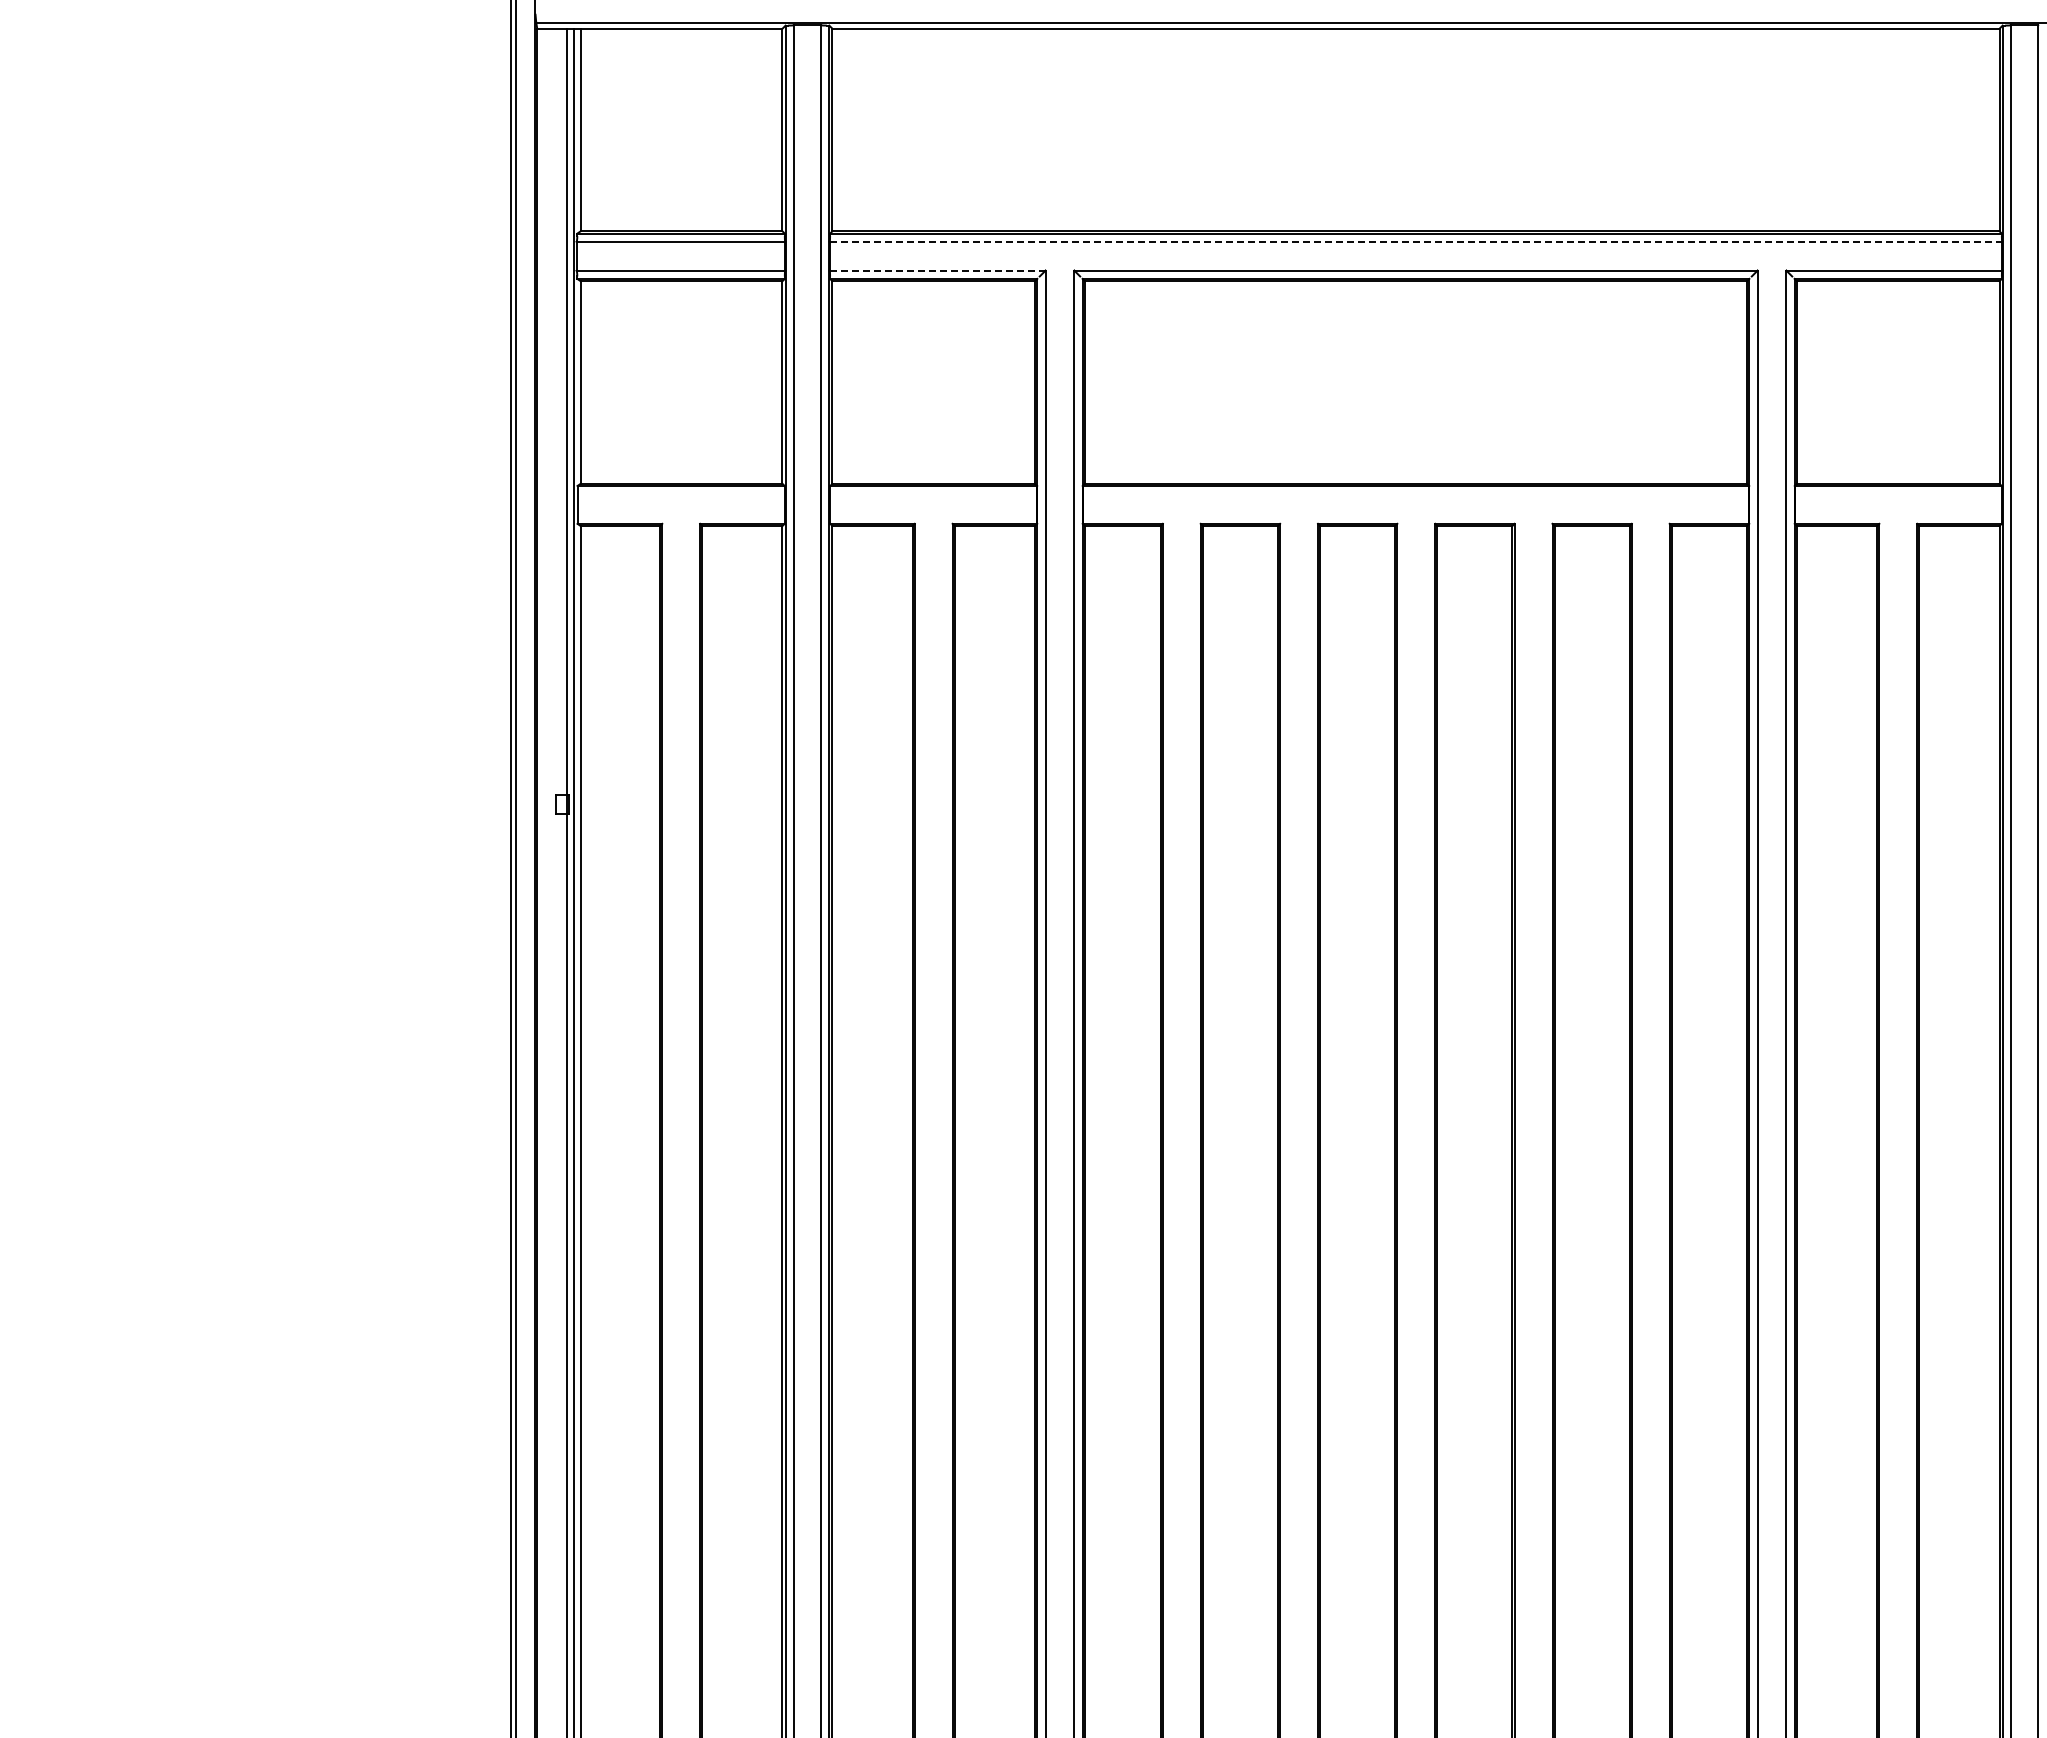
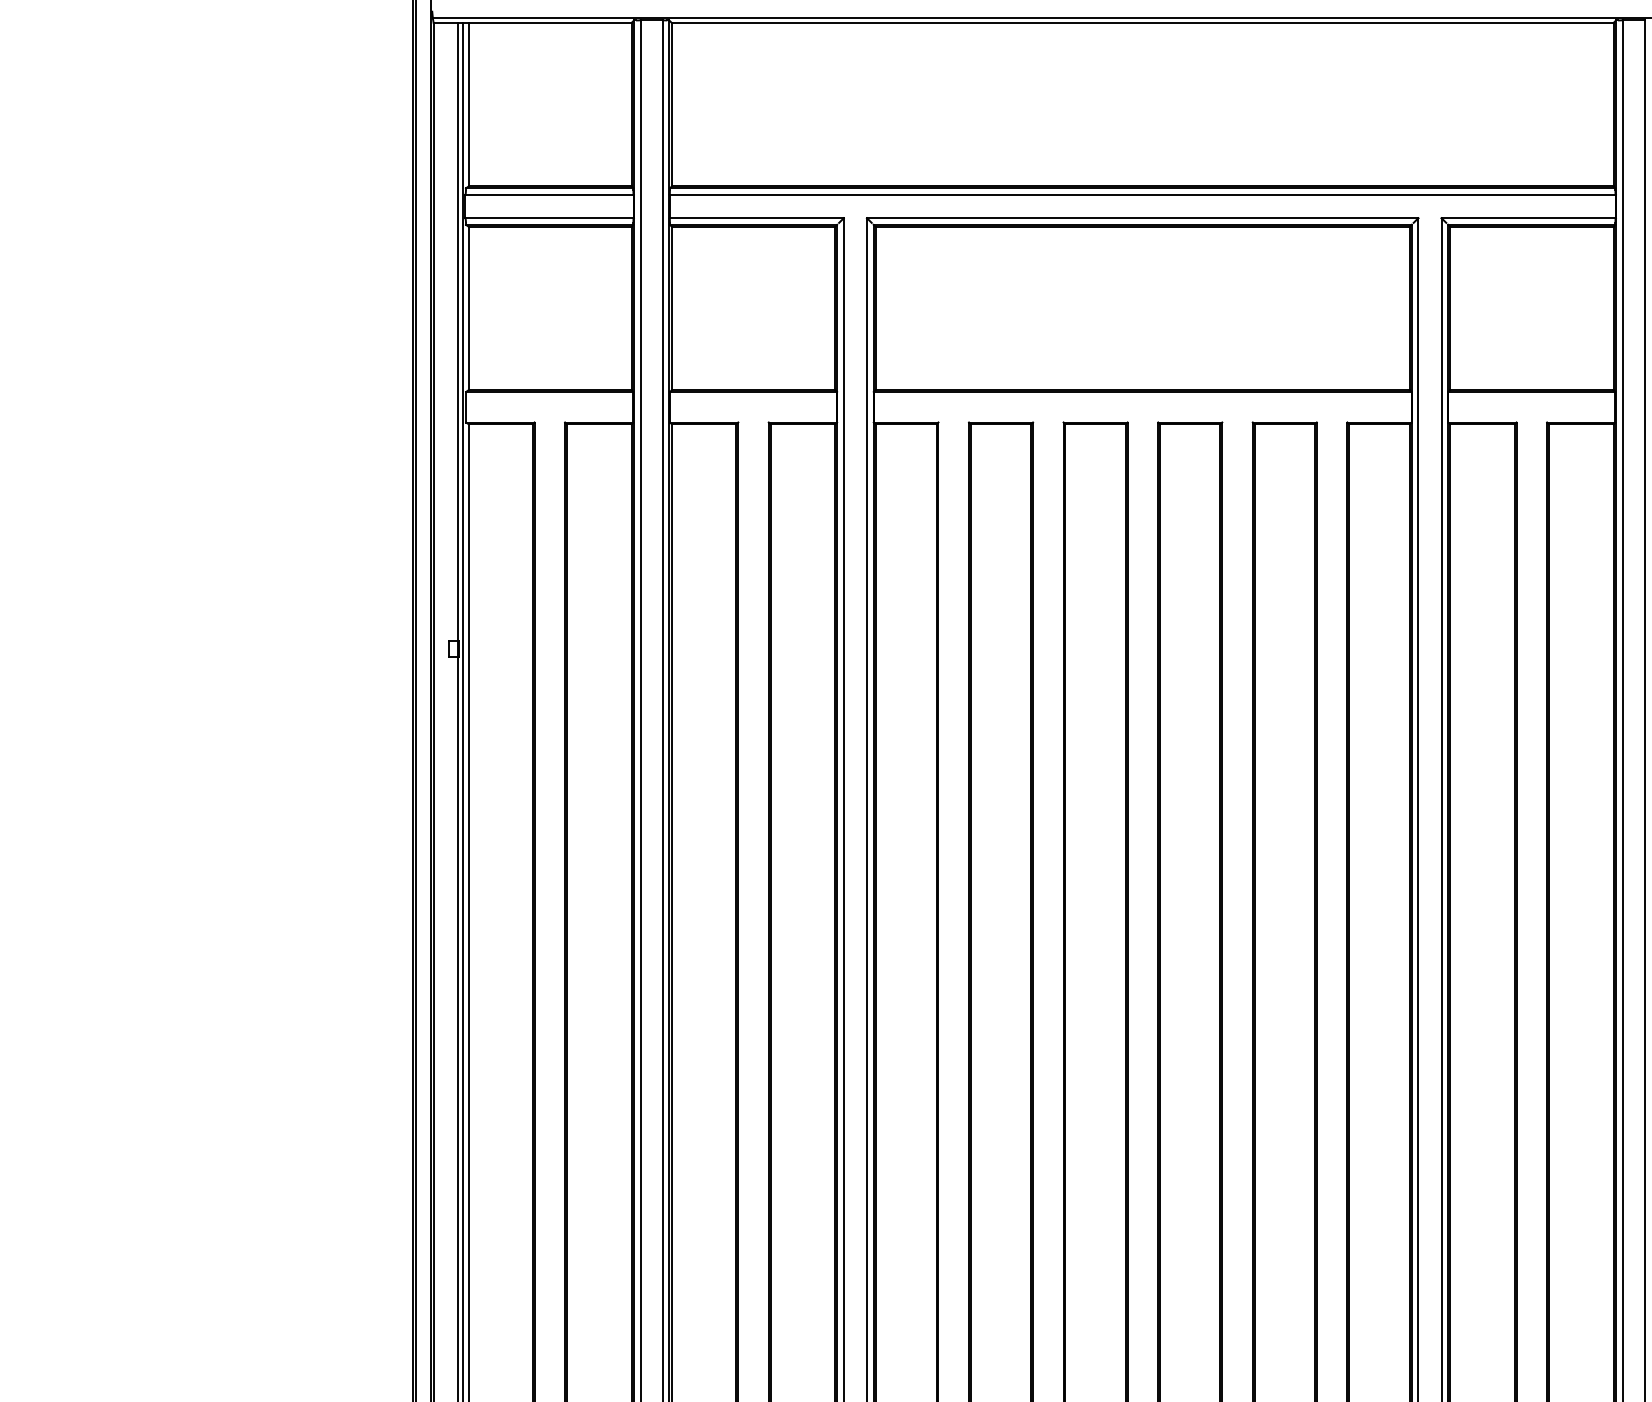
line: (1416, 241) -> (1143, 194), dashed -> solid
line: (937, 270) -> (756, 218), dashed -> solid

